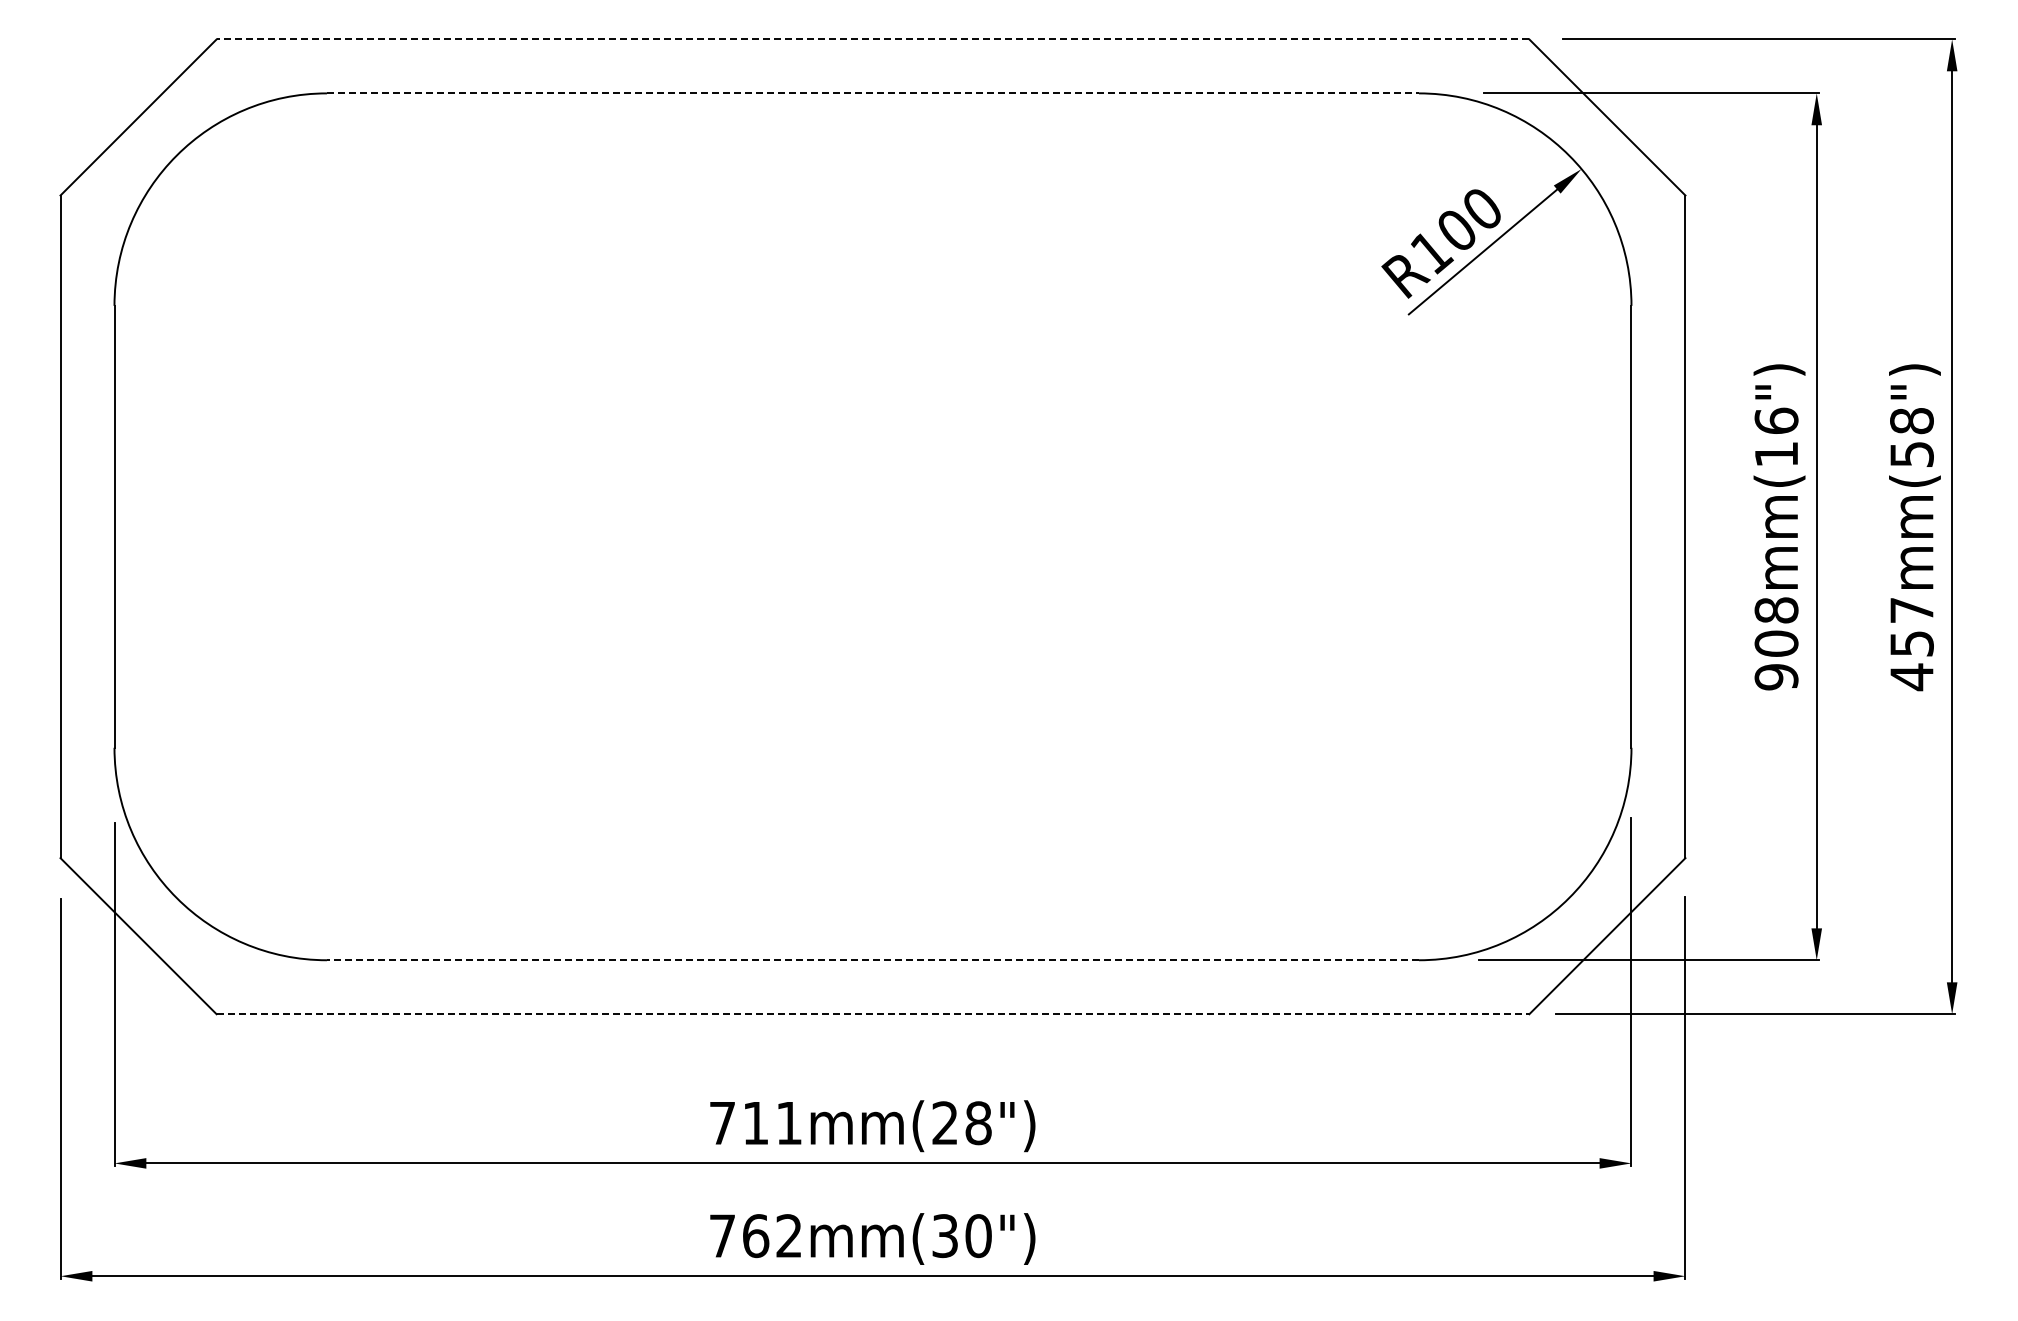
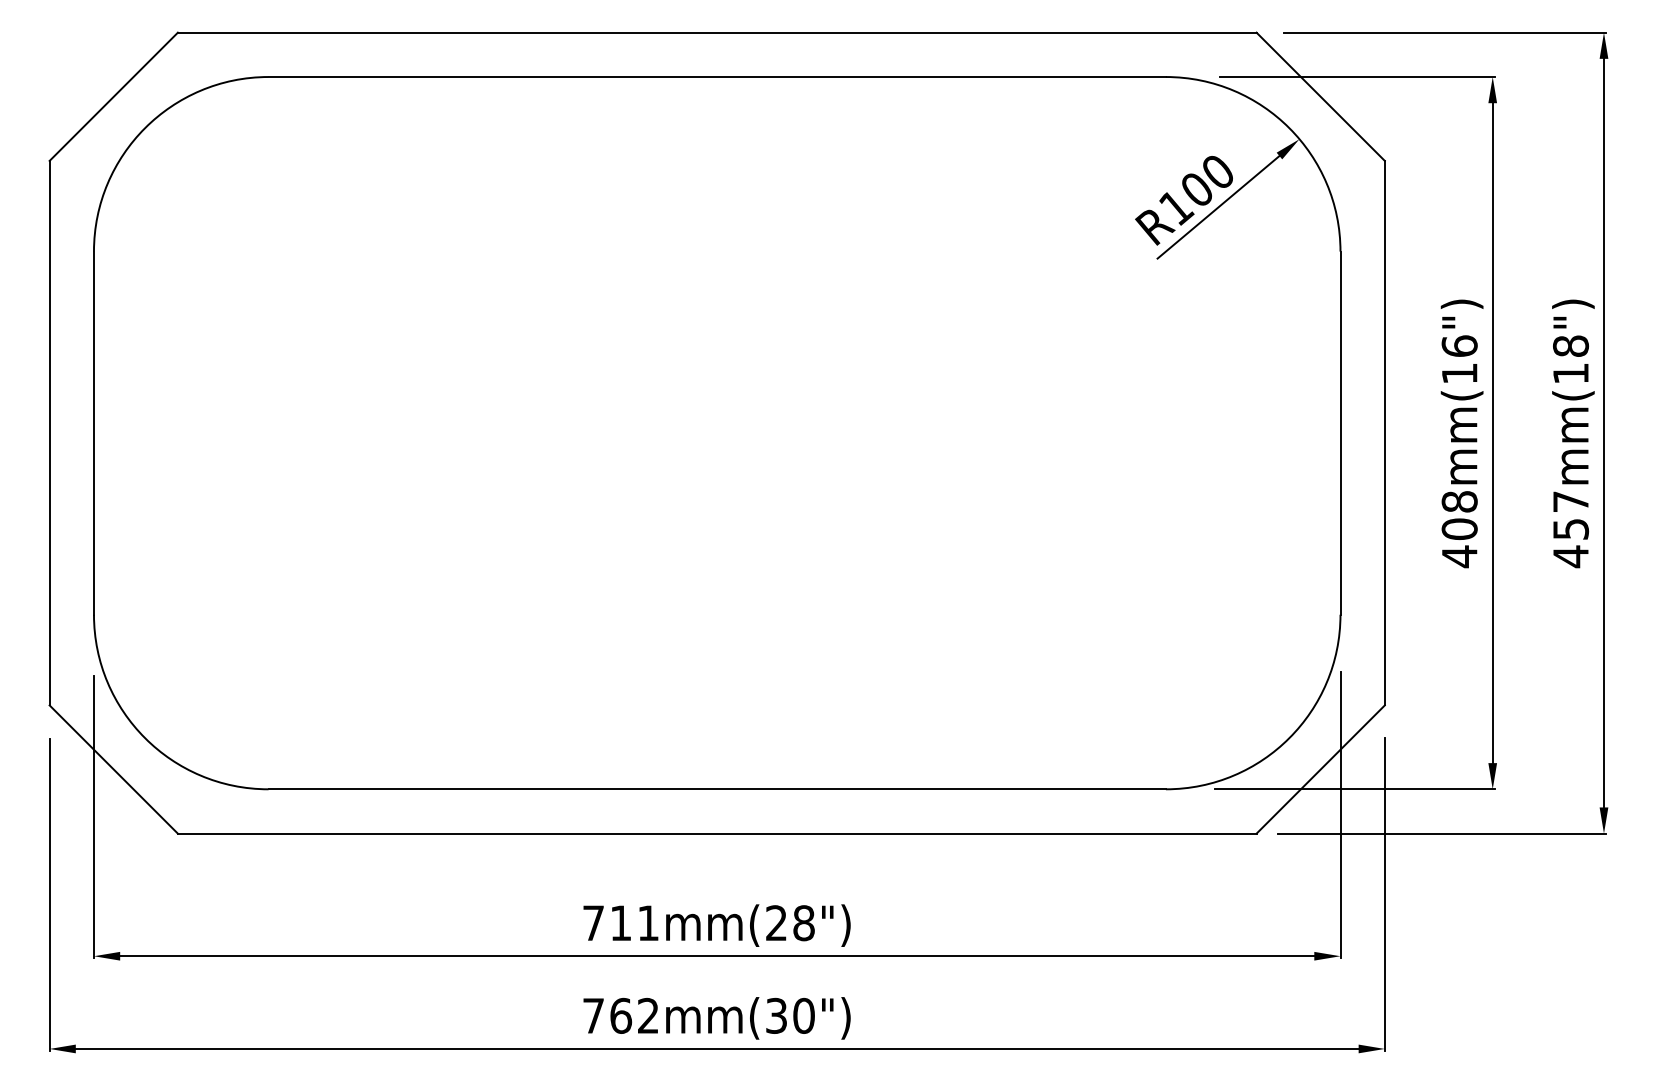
line: (872, 39) -> (716, 32), dashed -> solid
line: (873, 93) -> (717, 77), dashed -> solid
text: (1911, 454) -> (1570, 373), 457mm(58") -> 457mm(18")
text: (1776, 677) -> (1459, 556), 908mm(16") -> 408mm(16")
line: (872, 960) -> (716, 789), dashed -> solid
line: (873, 1014) -> (717, 833), dashed -> solid

